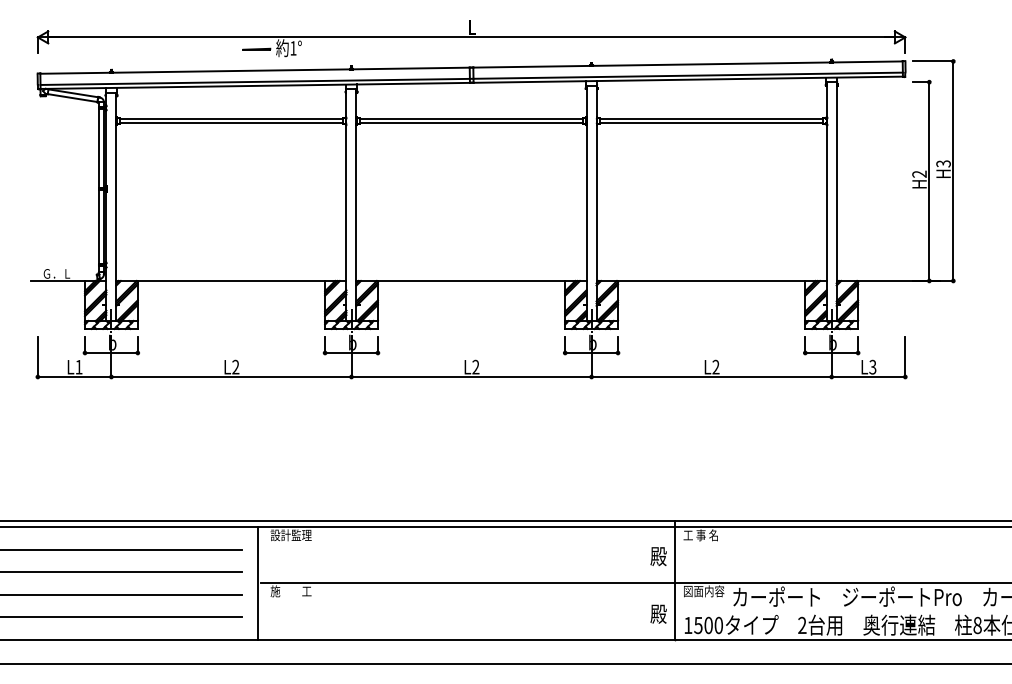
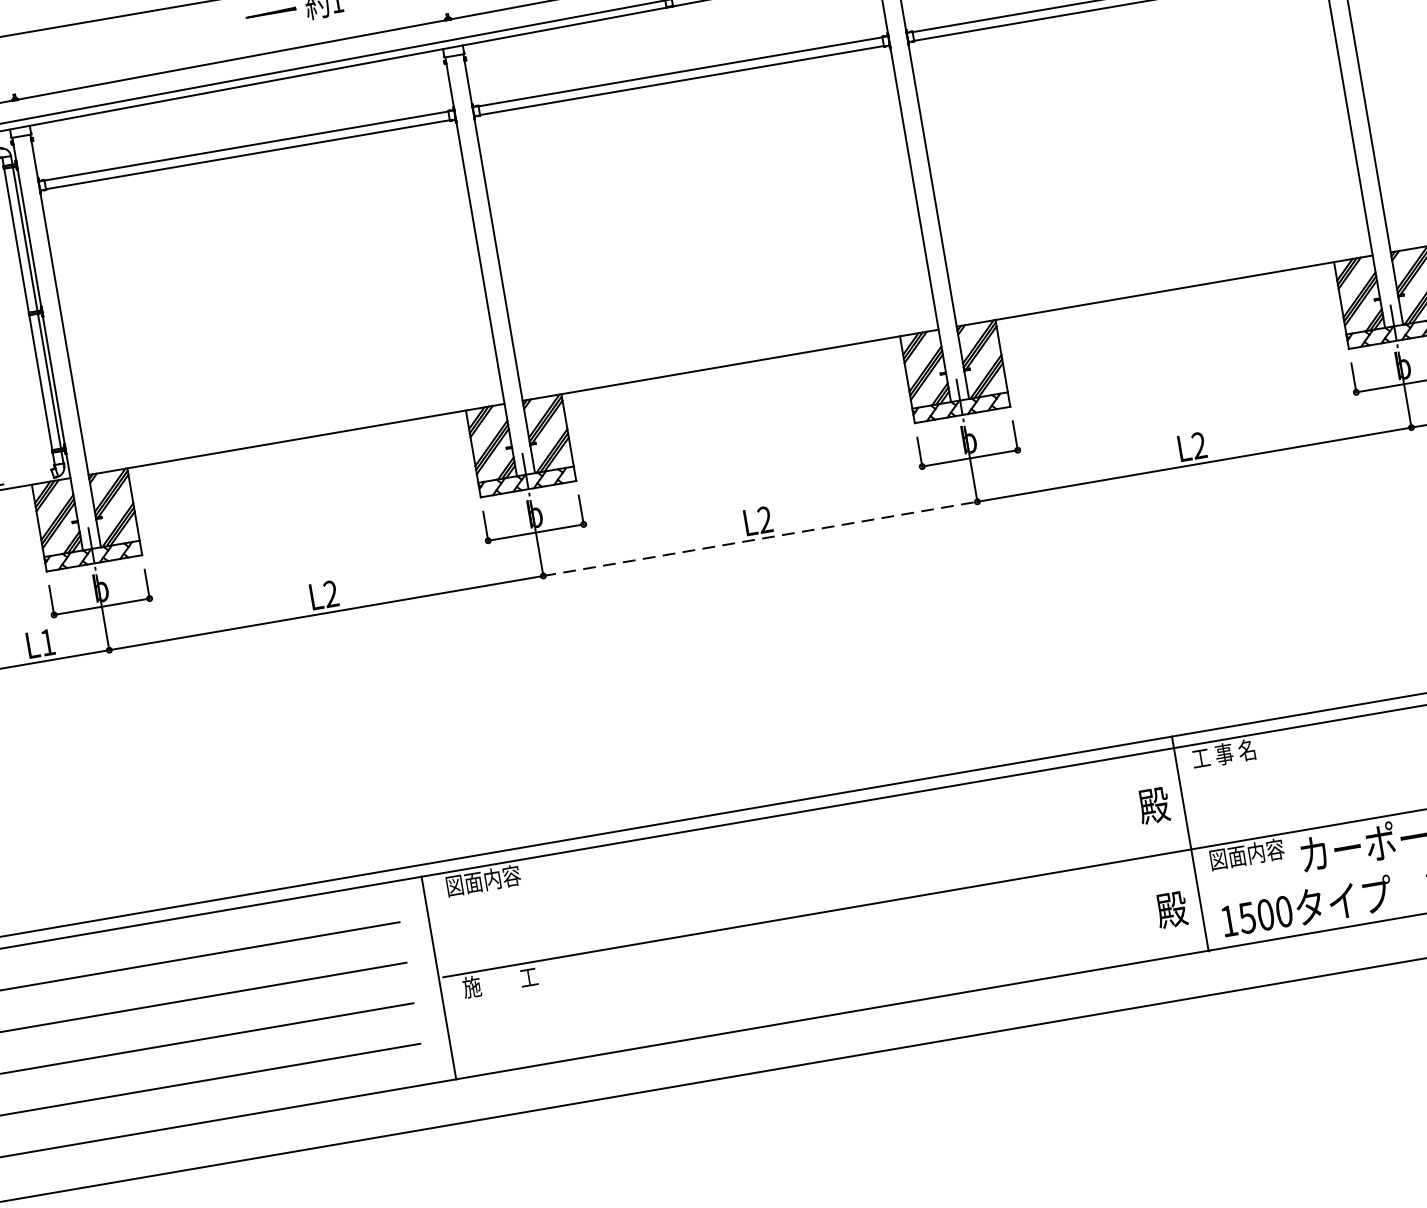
line: (472, 377) -> (762, 539), solid -> dashed
text: (290, 535) -> (482, 881), 設計監理 -> 図面内容

